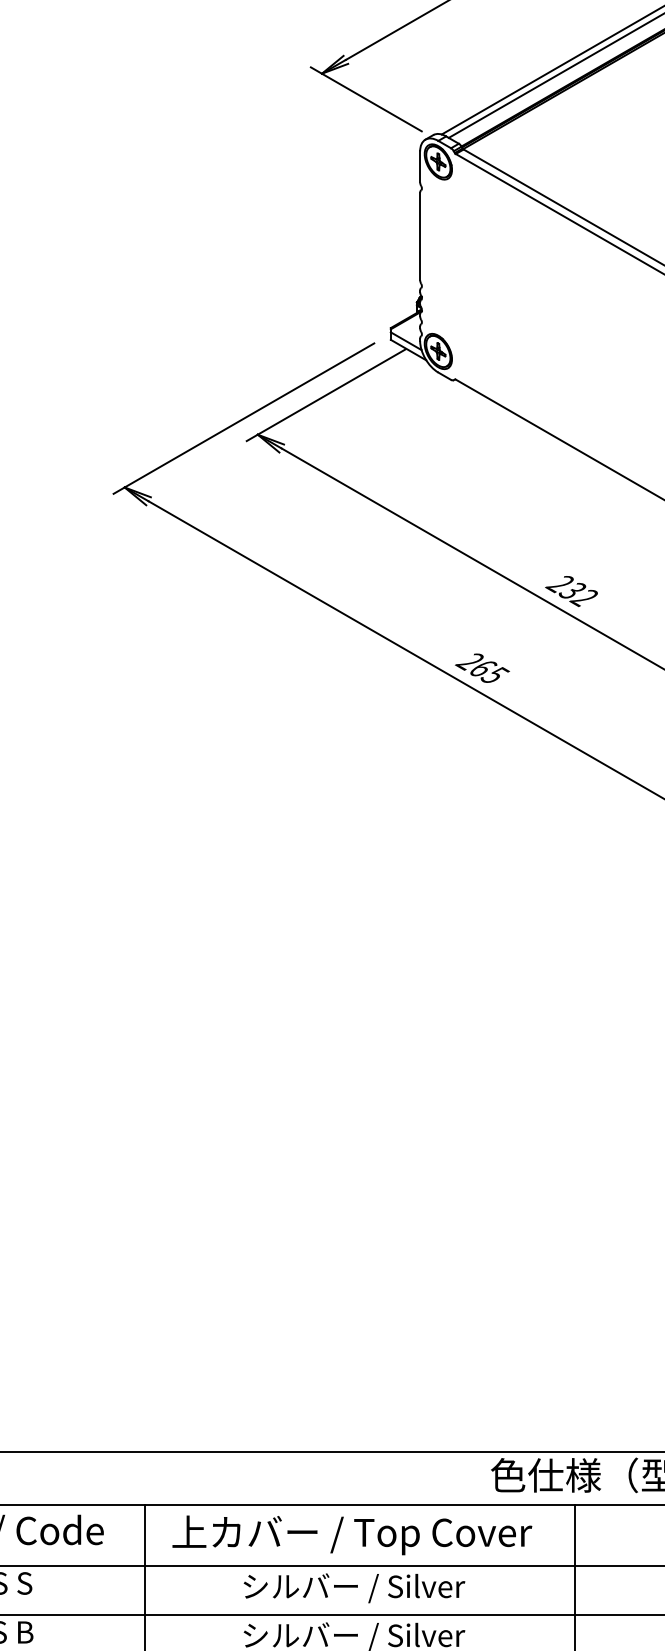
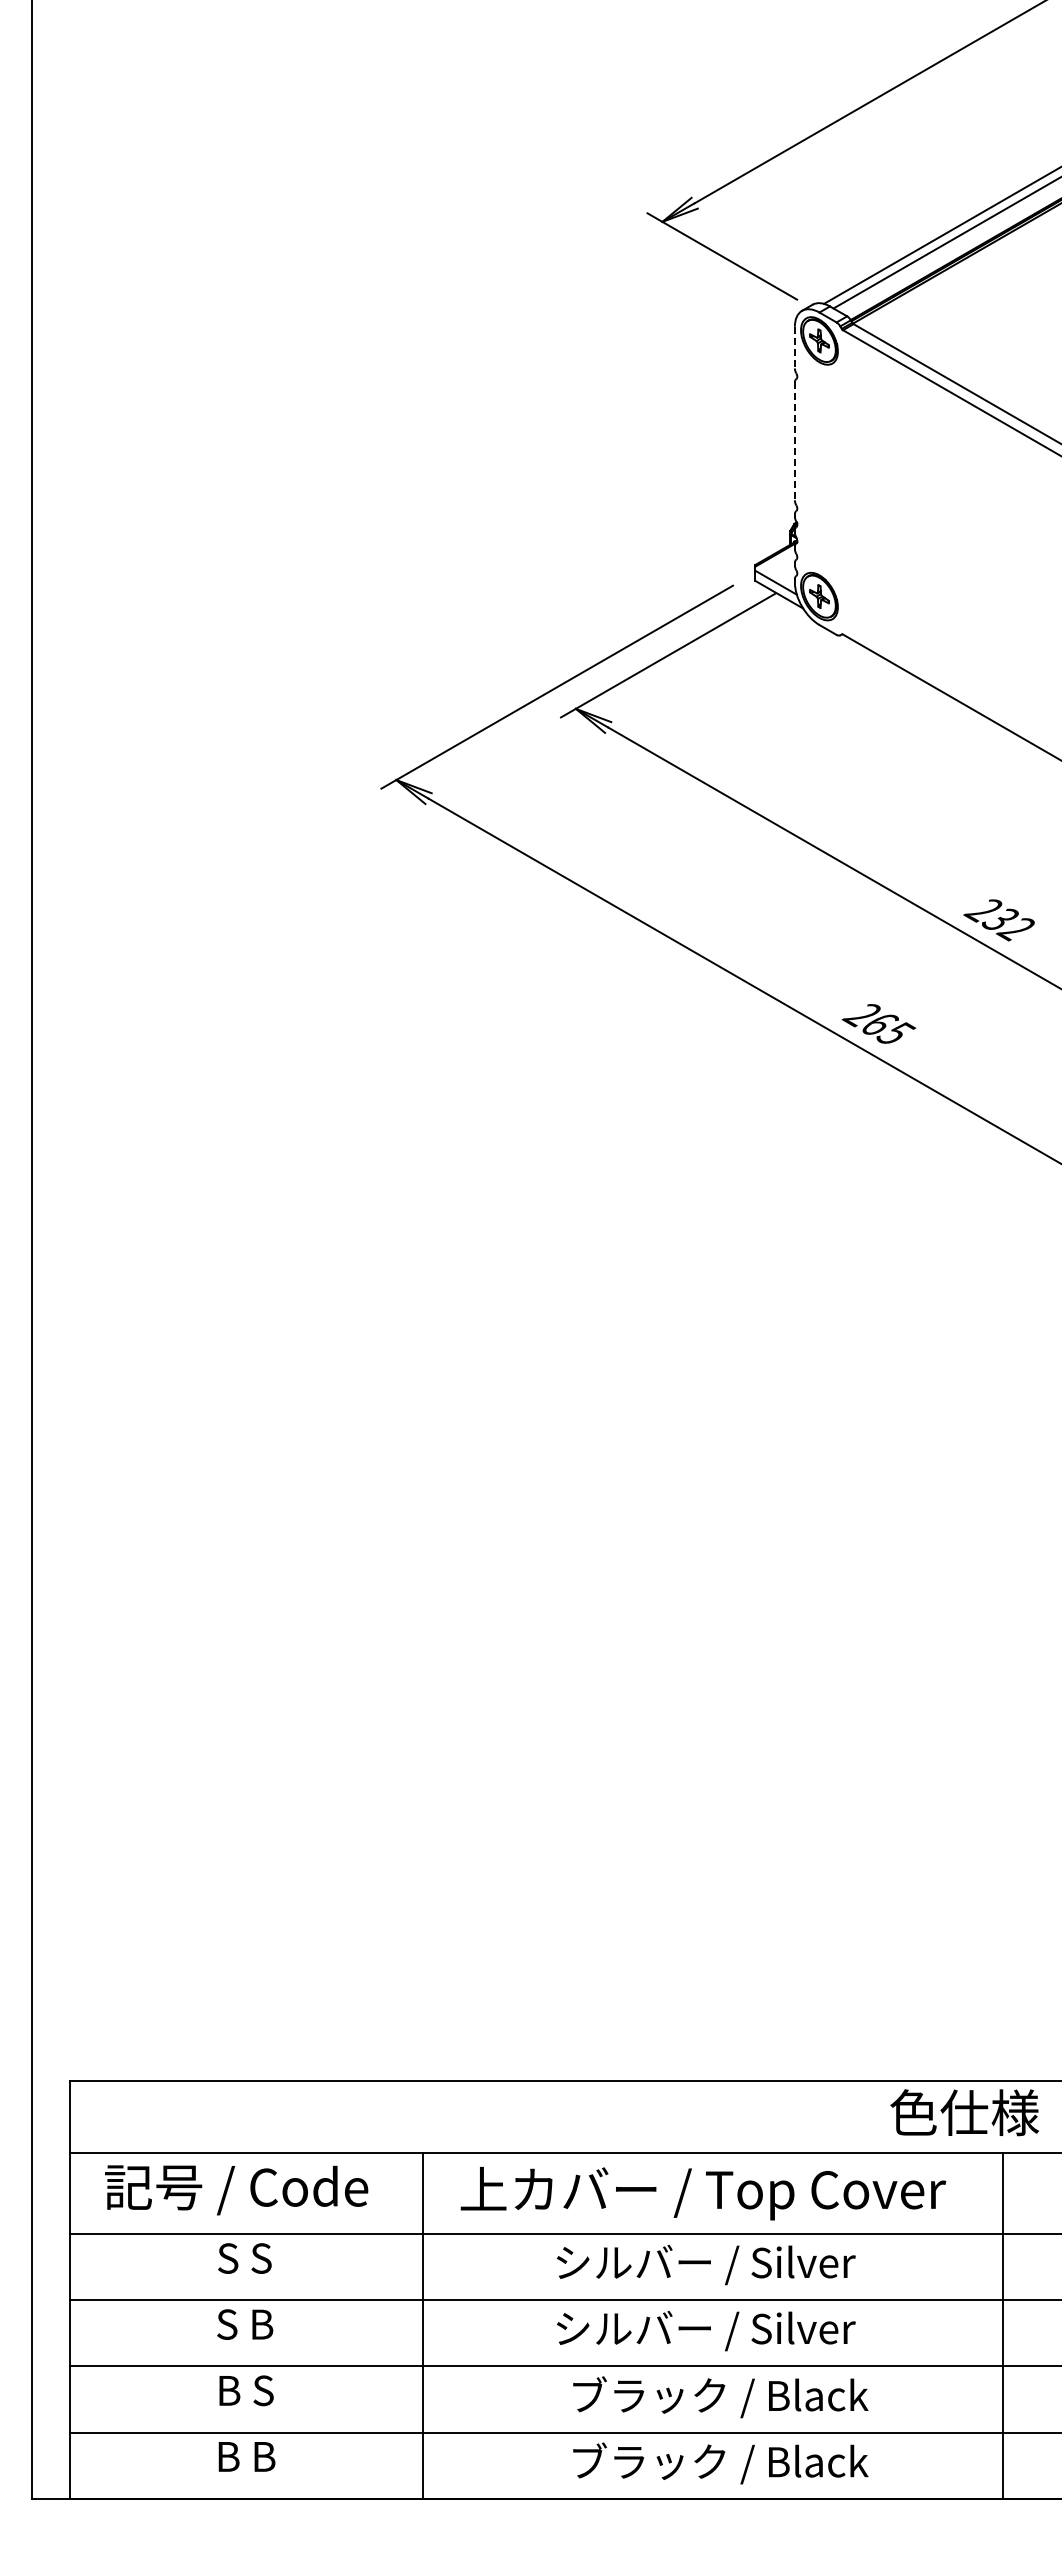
line: (419, 166) -> (794, 347), solid -> dashed
line: (419, 236) -> (794, 441), solid -> dashed

